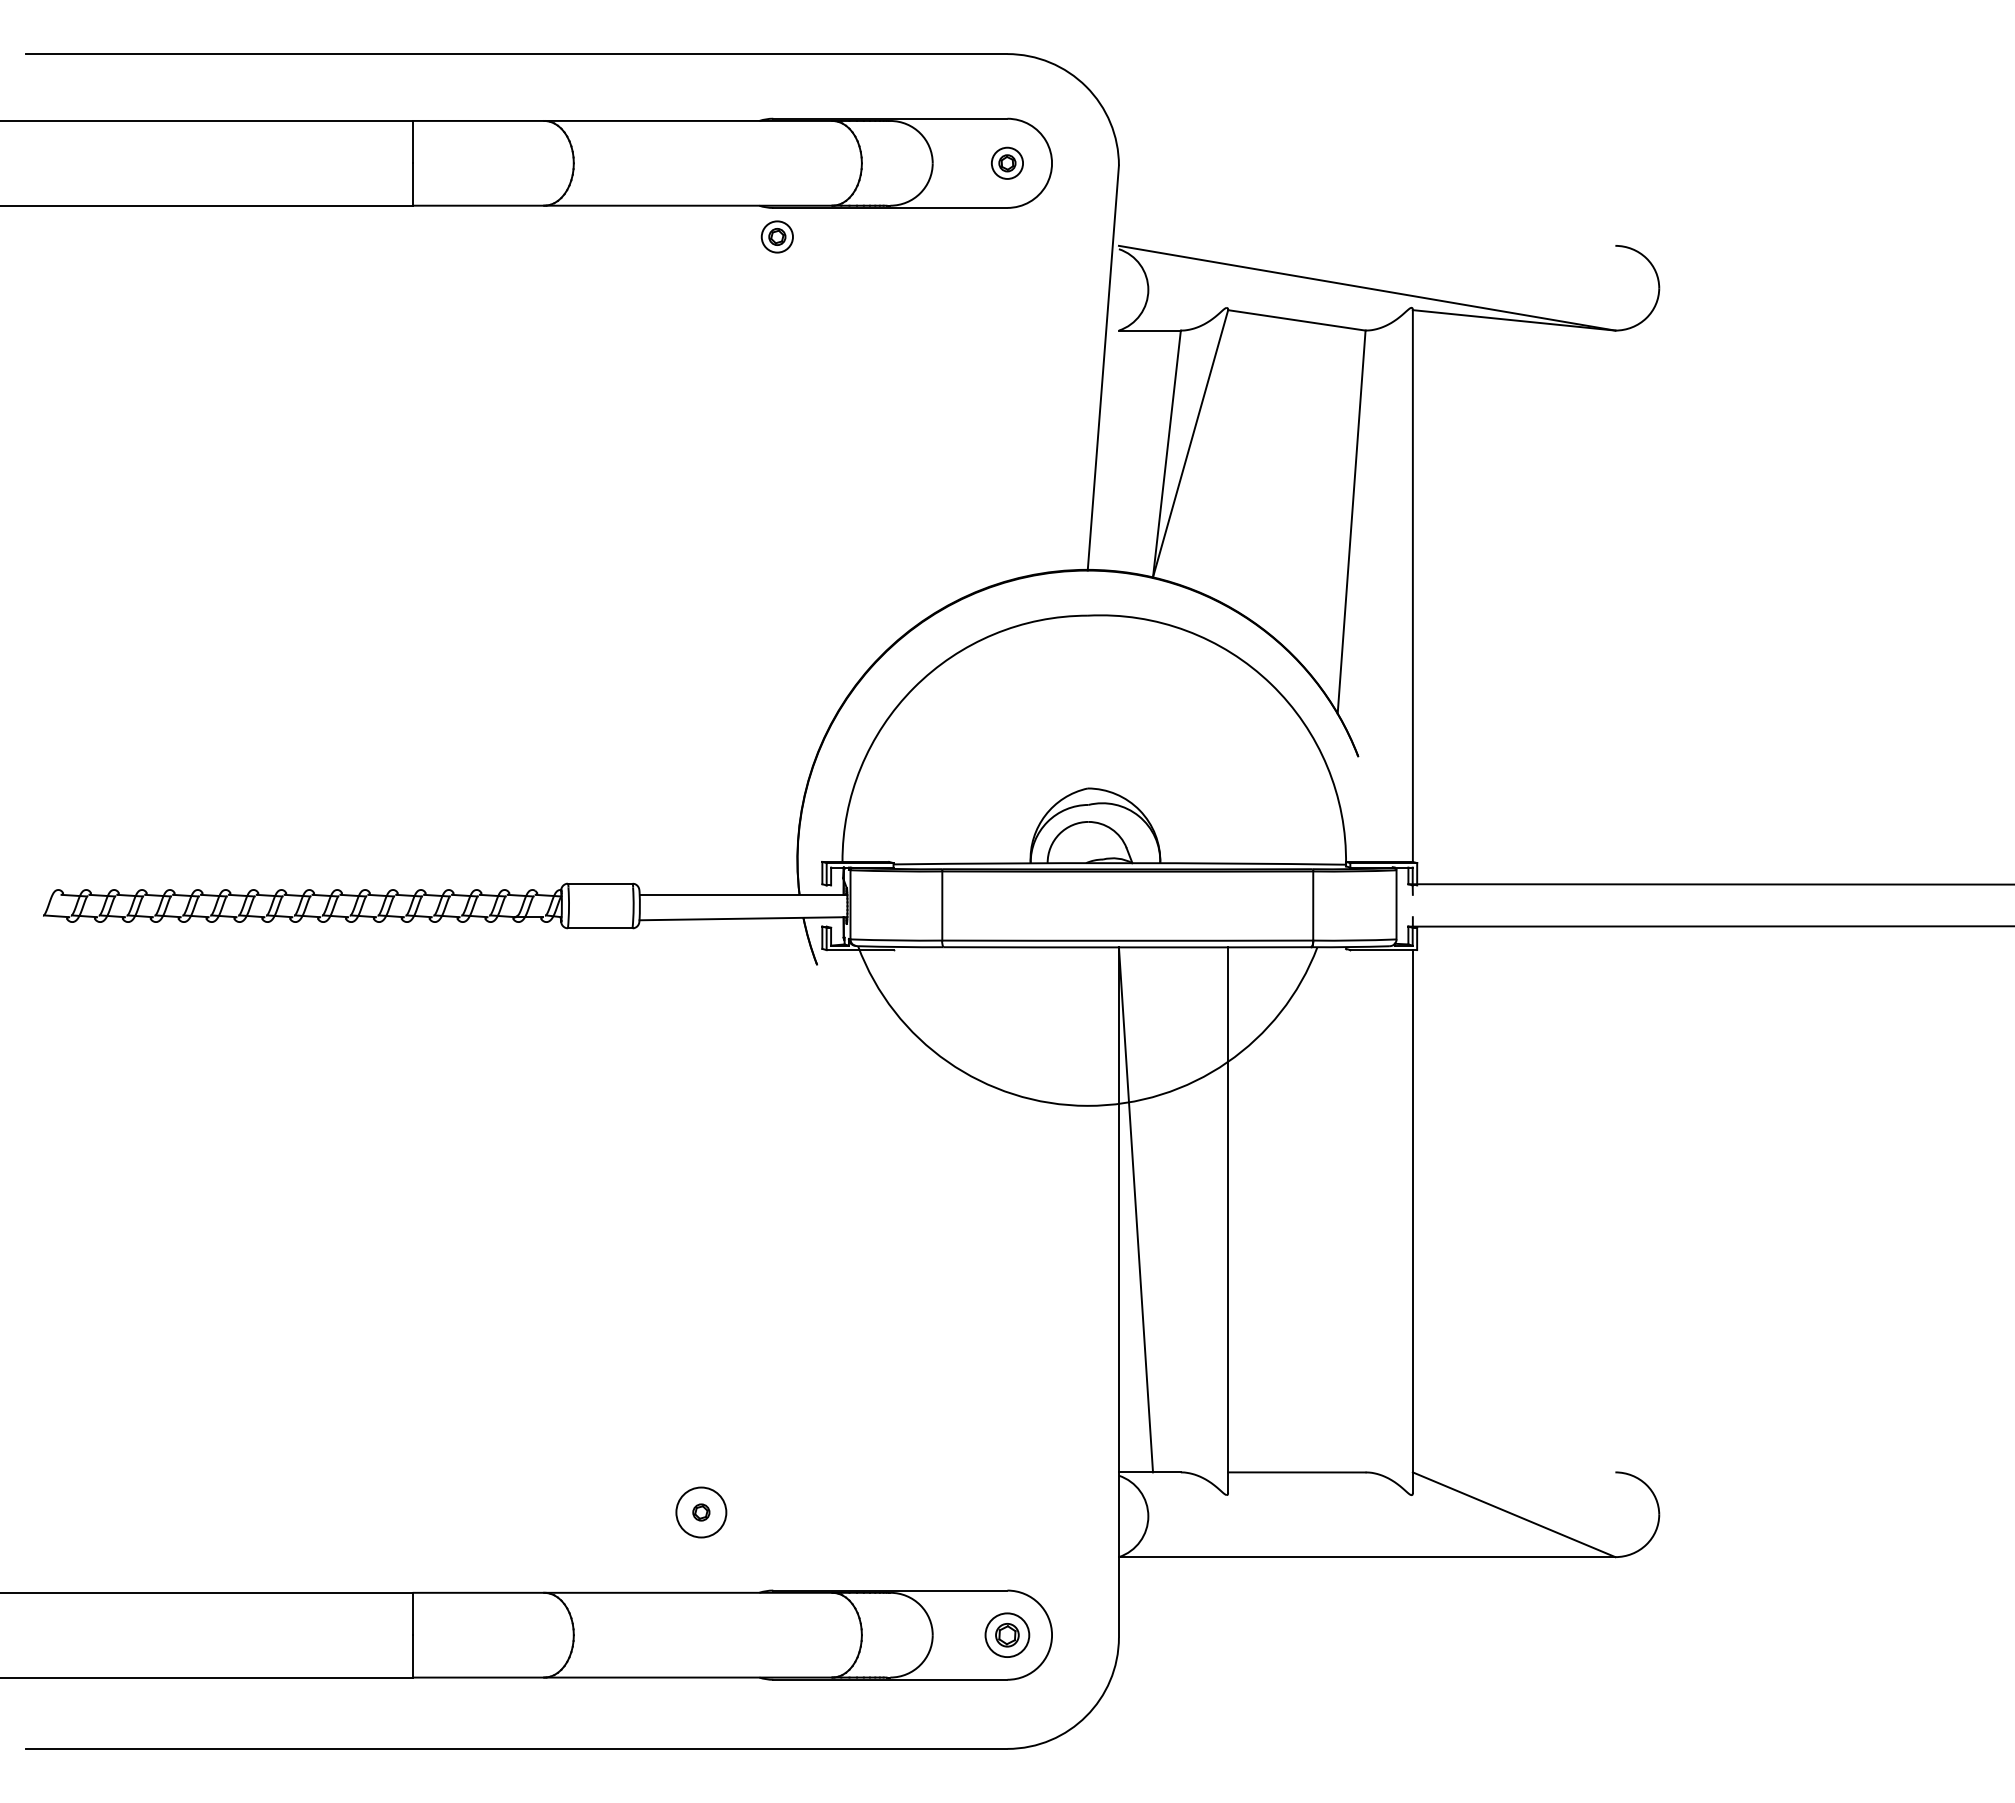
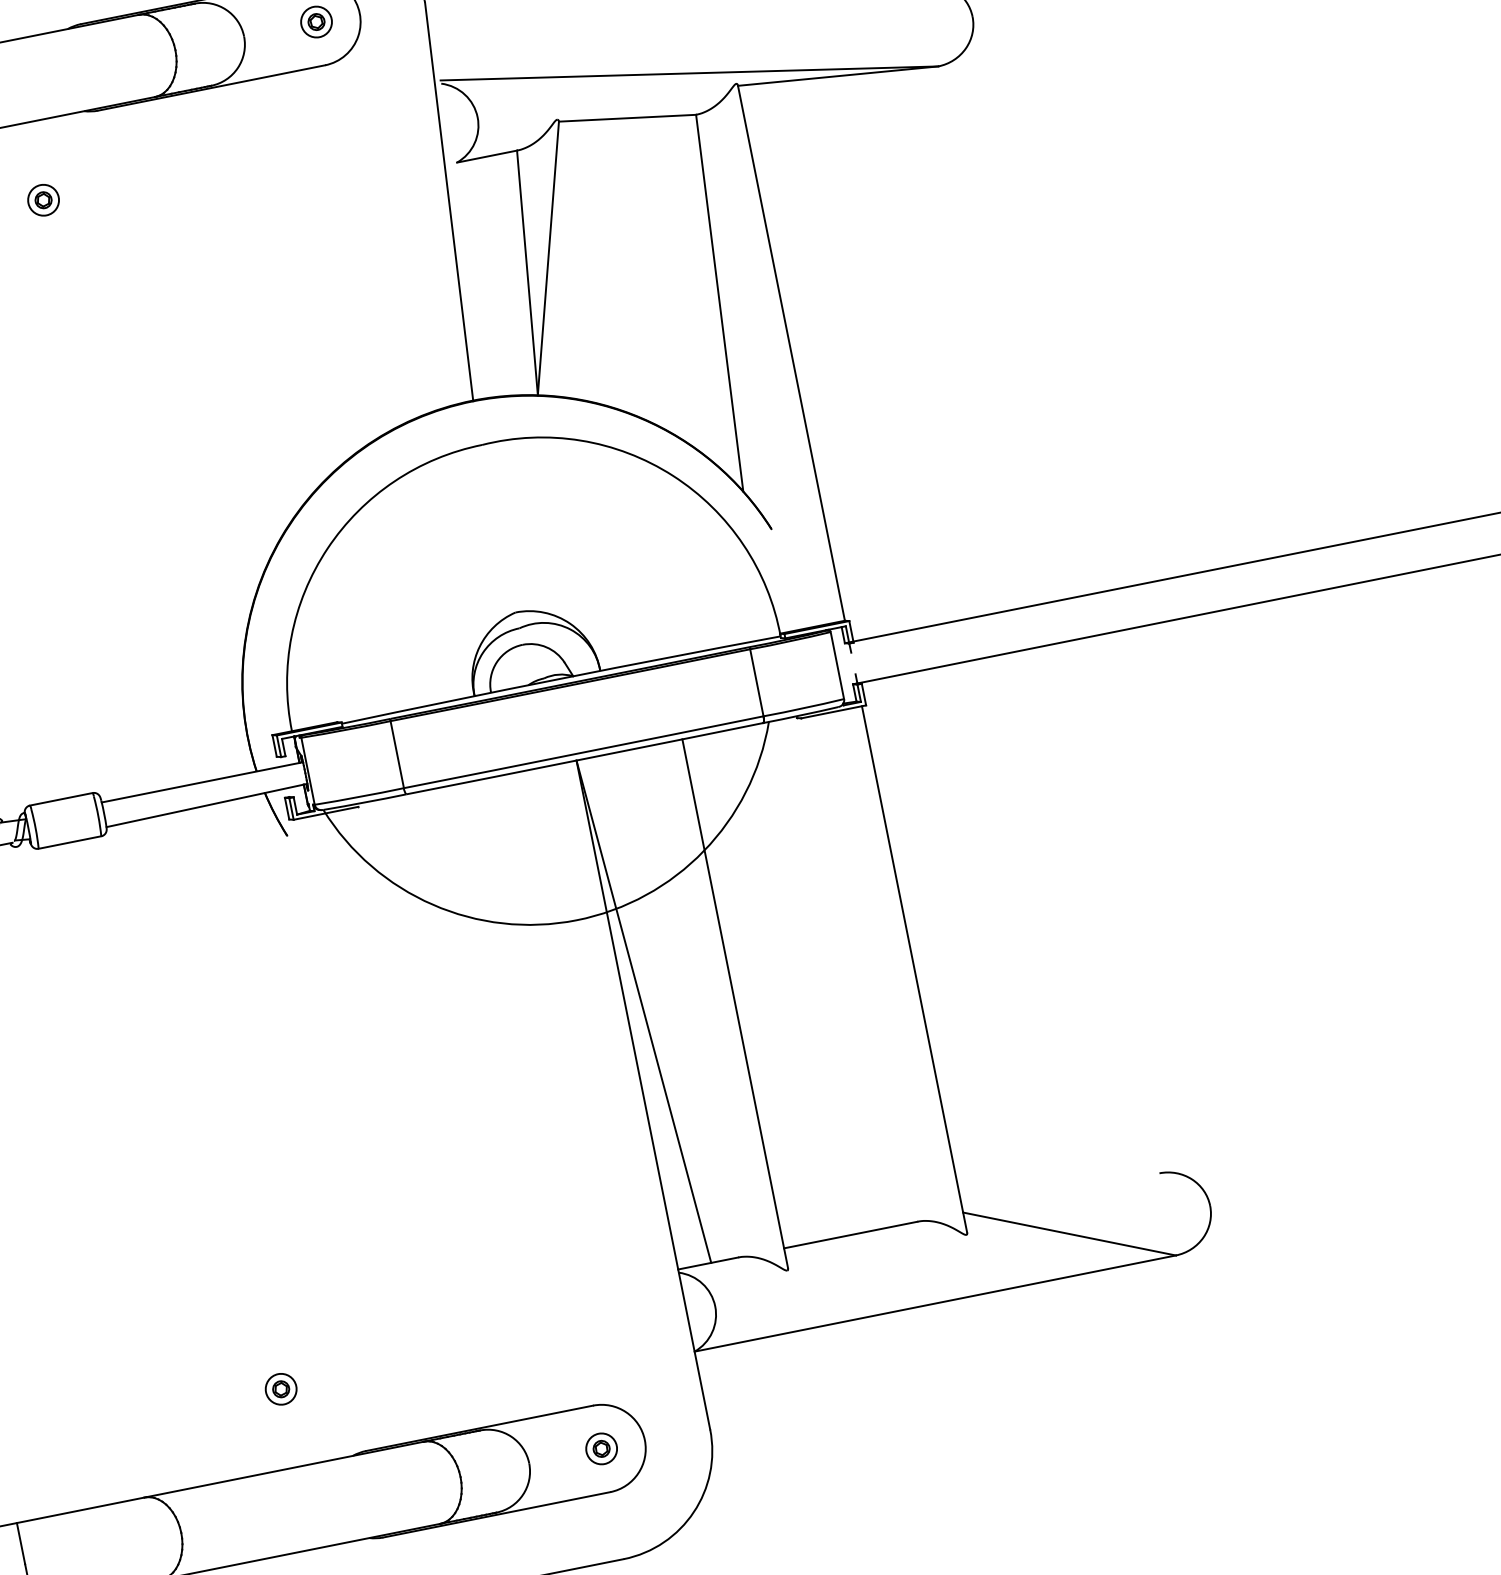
part: (776, 236) -> (42, 199), moved
circle: (700, 1512) -> (280, 1389), size x0.62
part: (1007, 1634) -> (601, 1448), size x0.71

